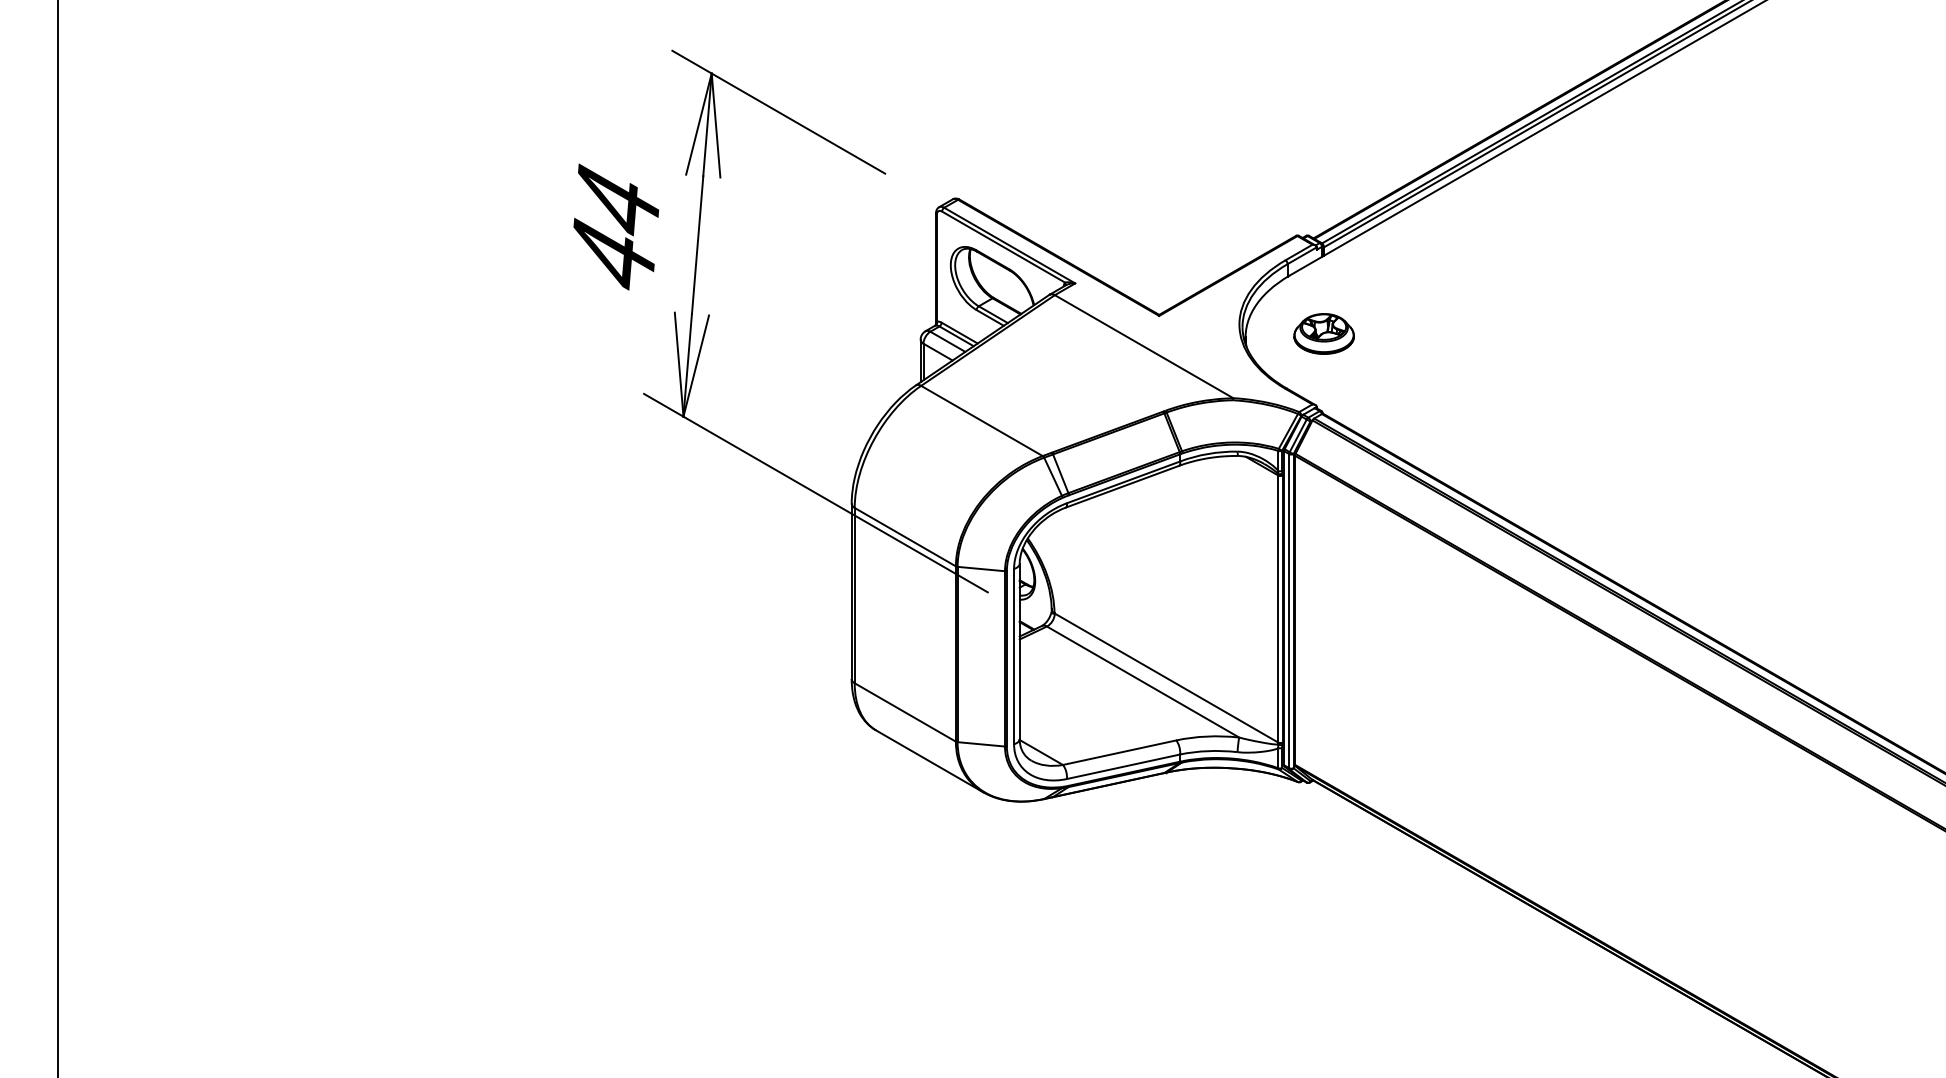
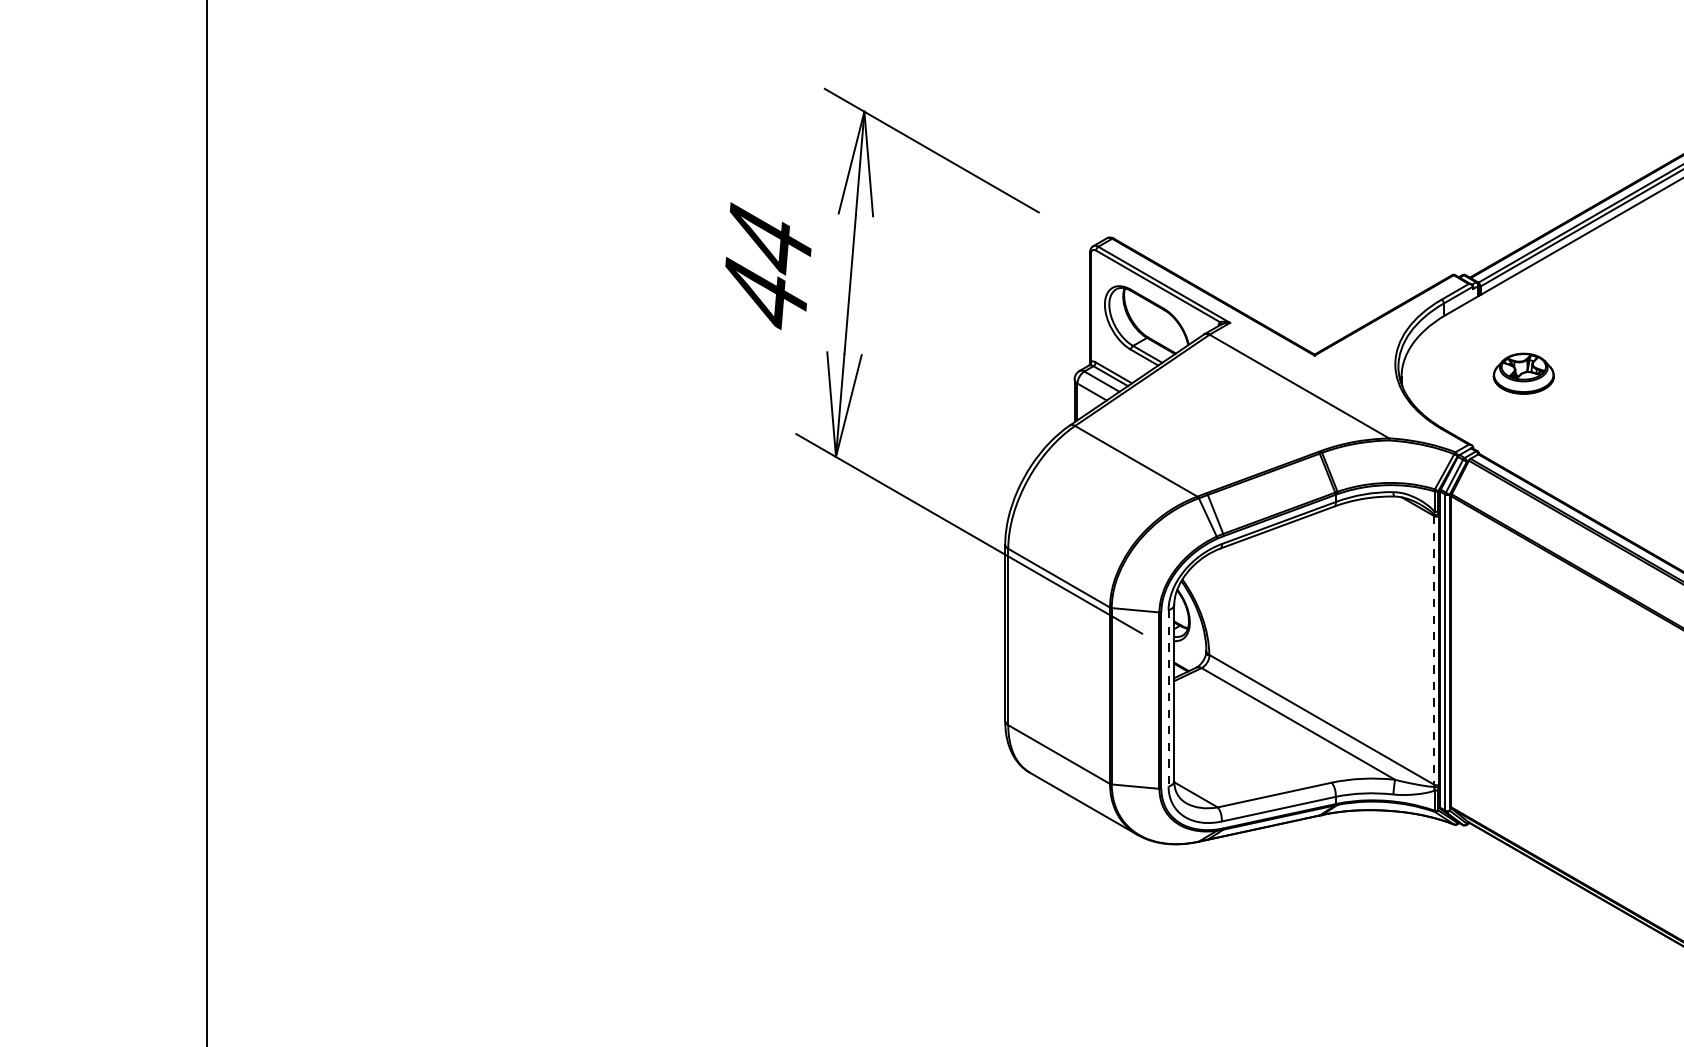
part: (1323, 333) -> (1523, 373), moved
line: (1278, 609) -> (1434, 650), solid -> dashed
line: (1014, 656) -> (1169, 698), solid -> dashed

